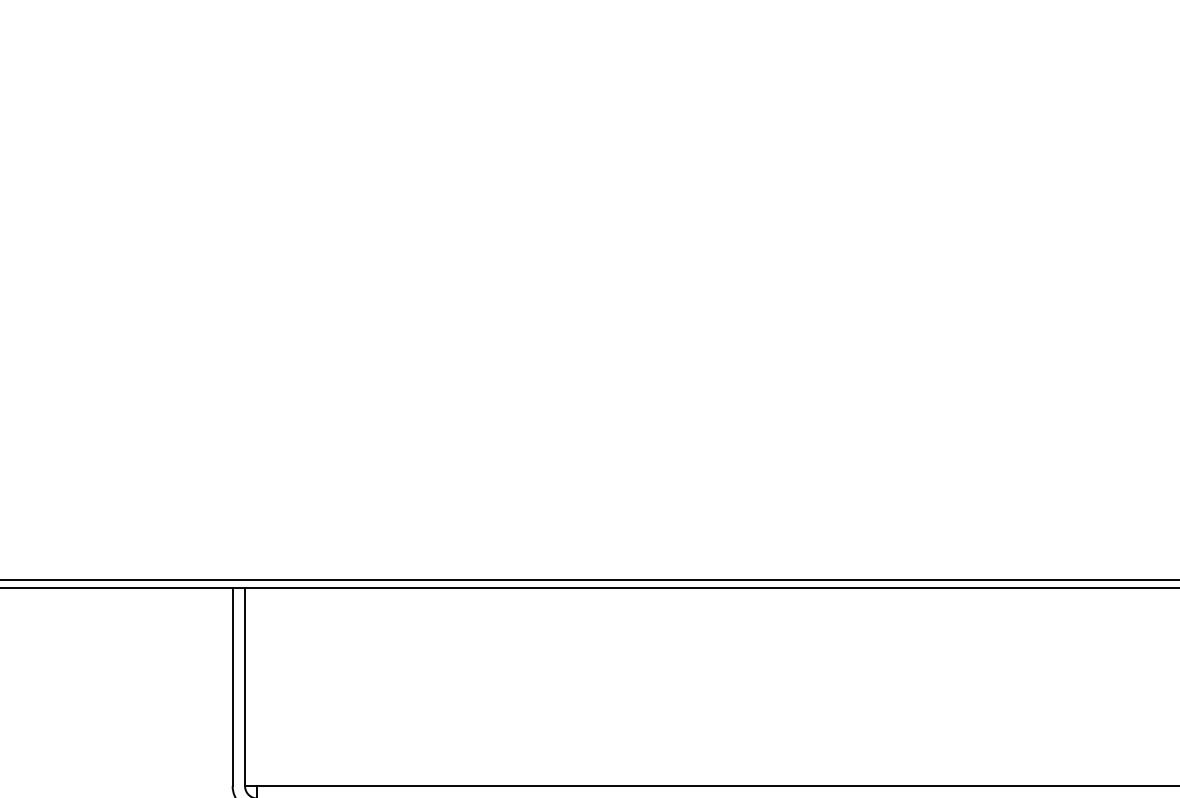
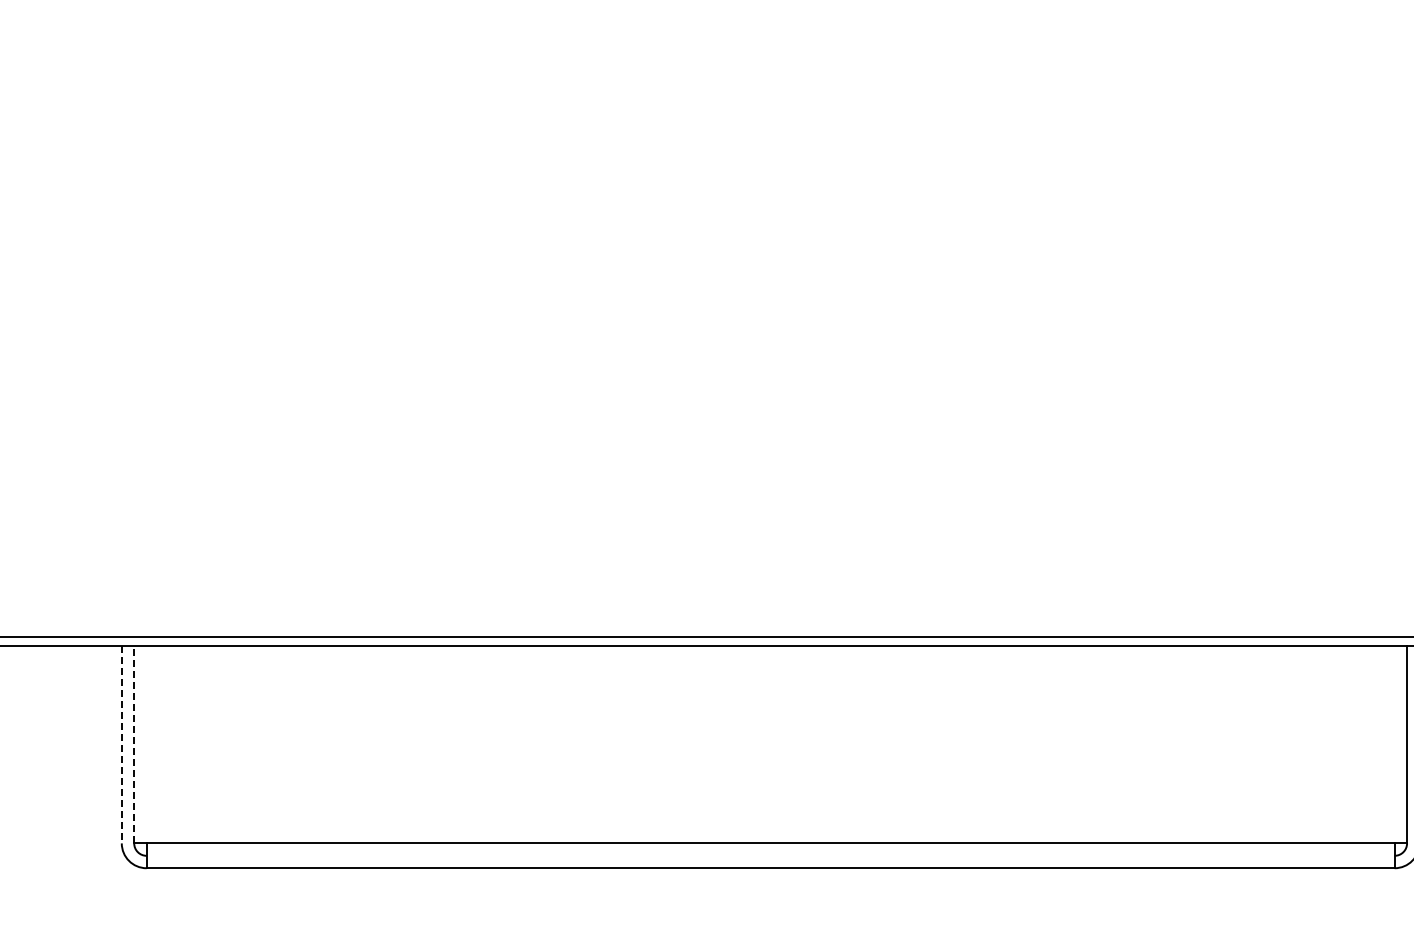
line: (232, 687) -> (121, 744), solid -> dashed
line: (245, 687) -> (134, 744), solid -> dashed

